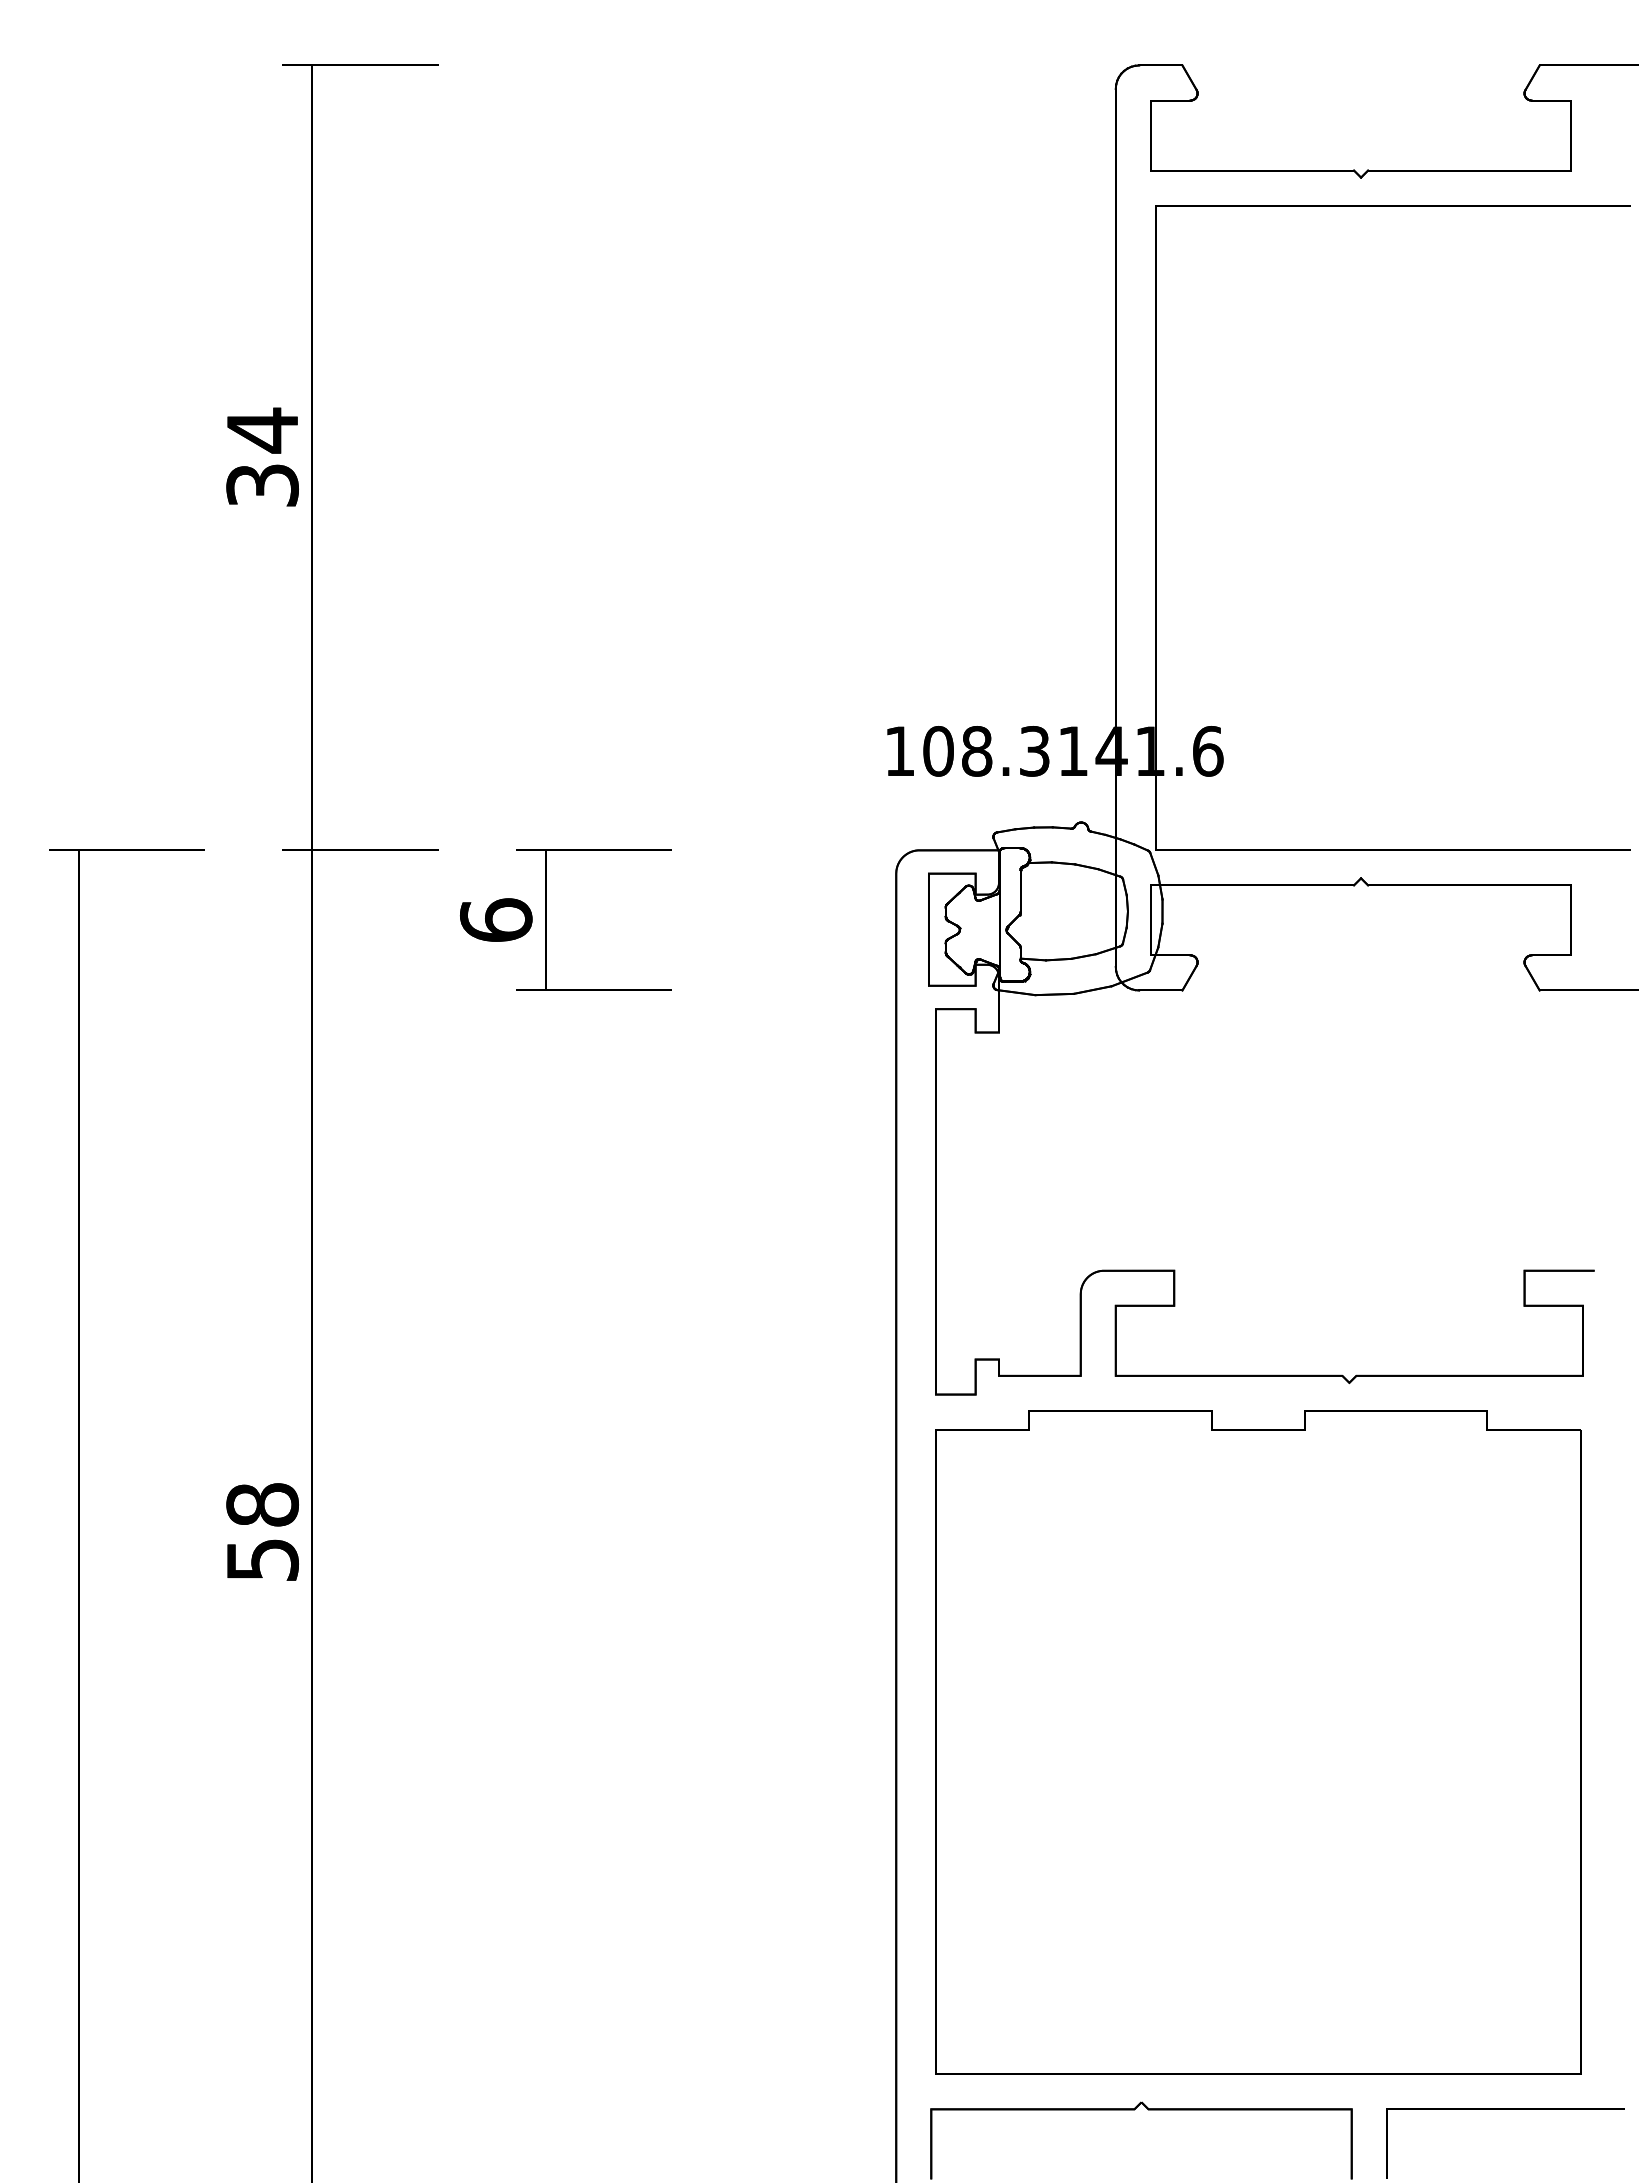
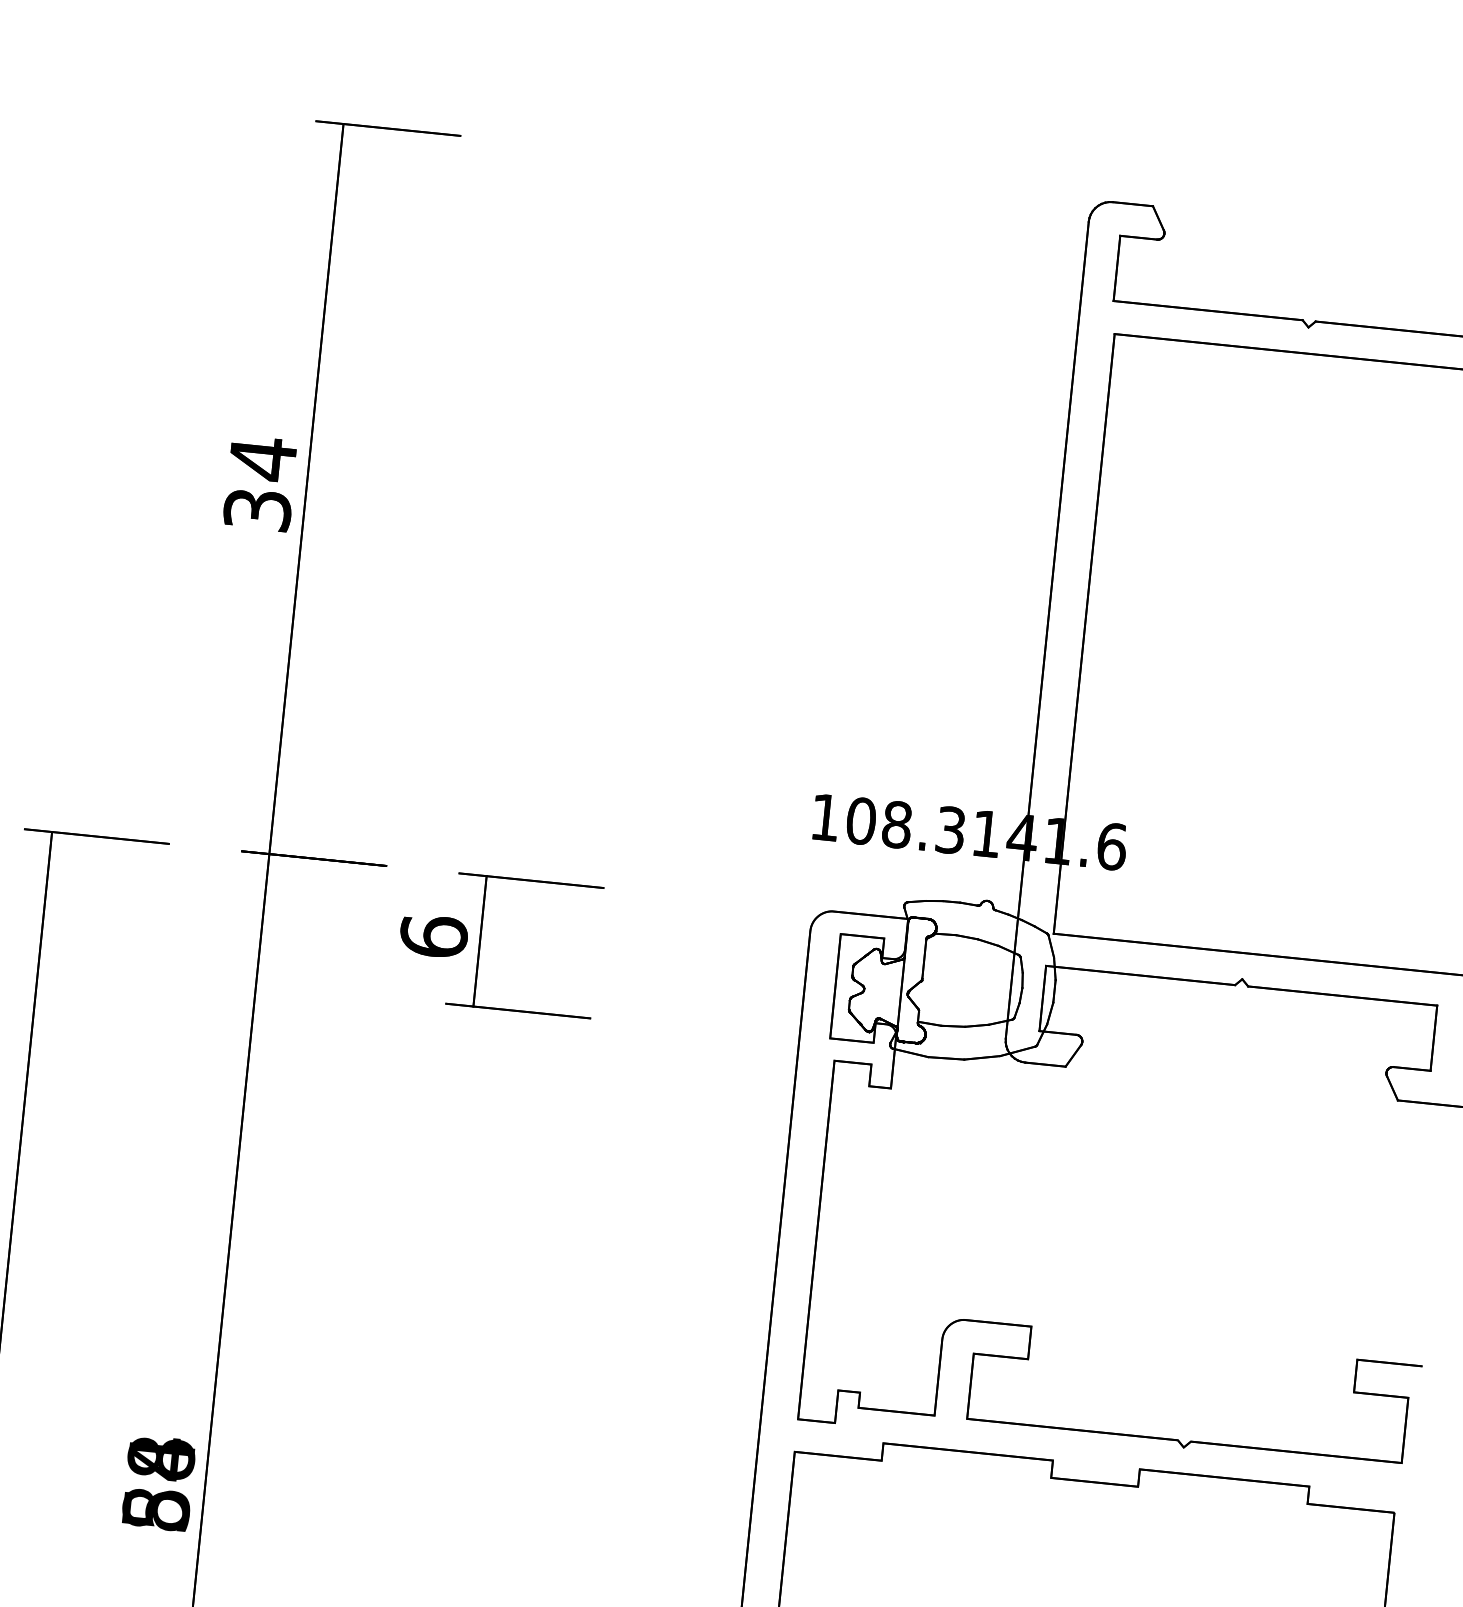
text: (262, 1531) -> (158, 1483), 58 -> 84

